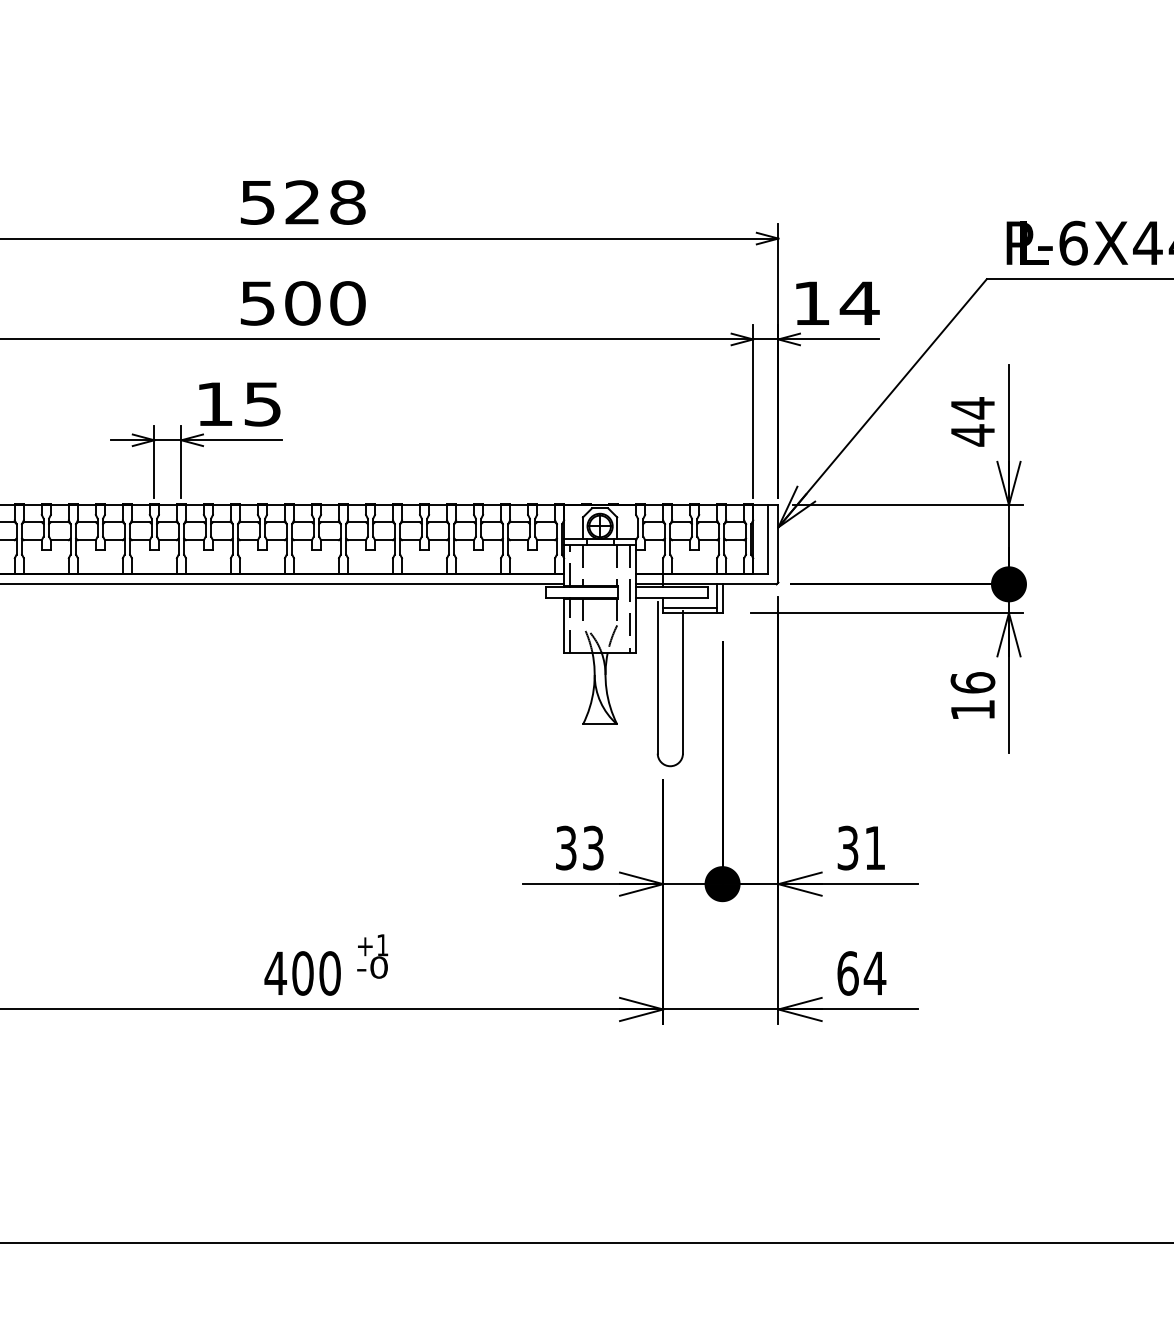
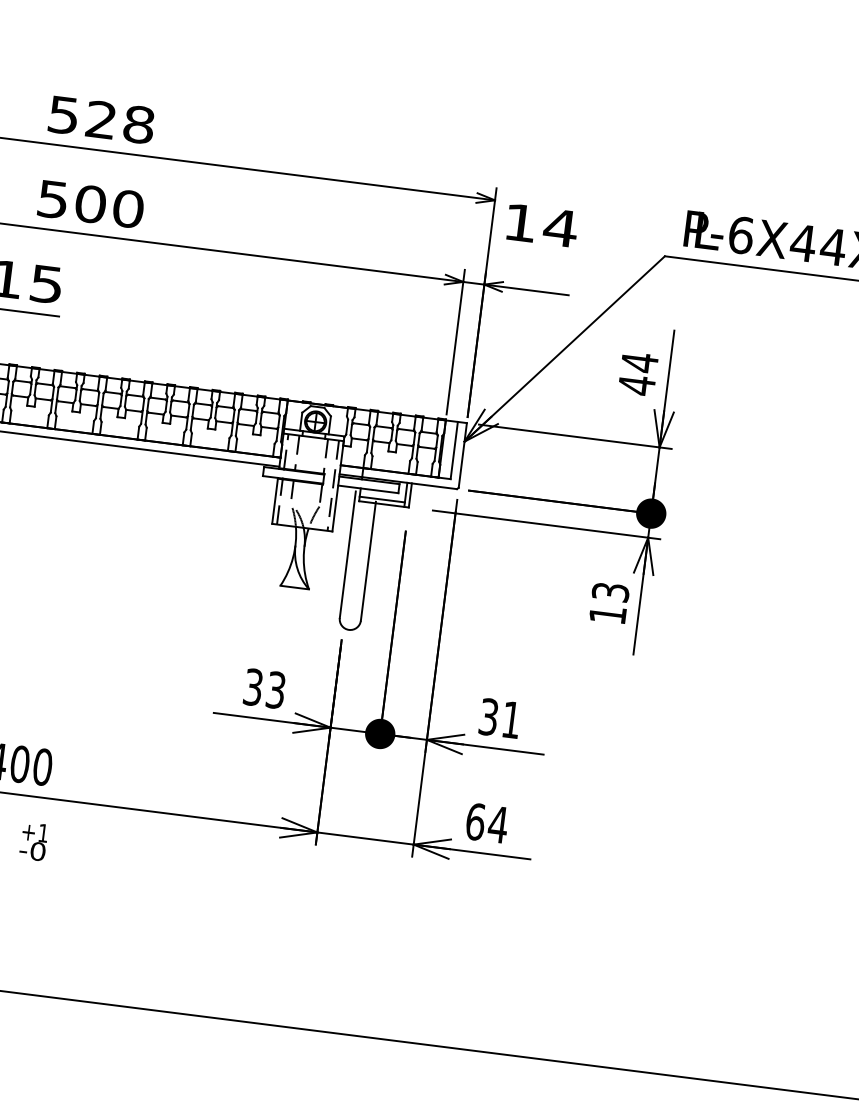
text: (837, 302) -> (542, 224), moved
text: (972, 682) -> (610, 591), 16 -> 13
text: (372, 956) -> (33, 841), moved

